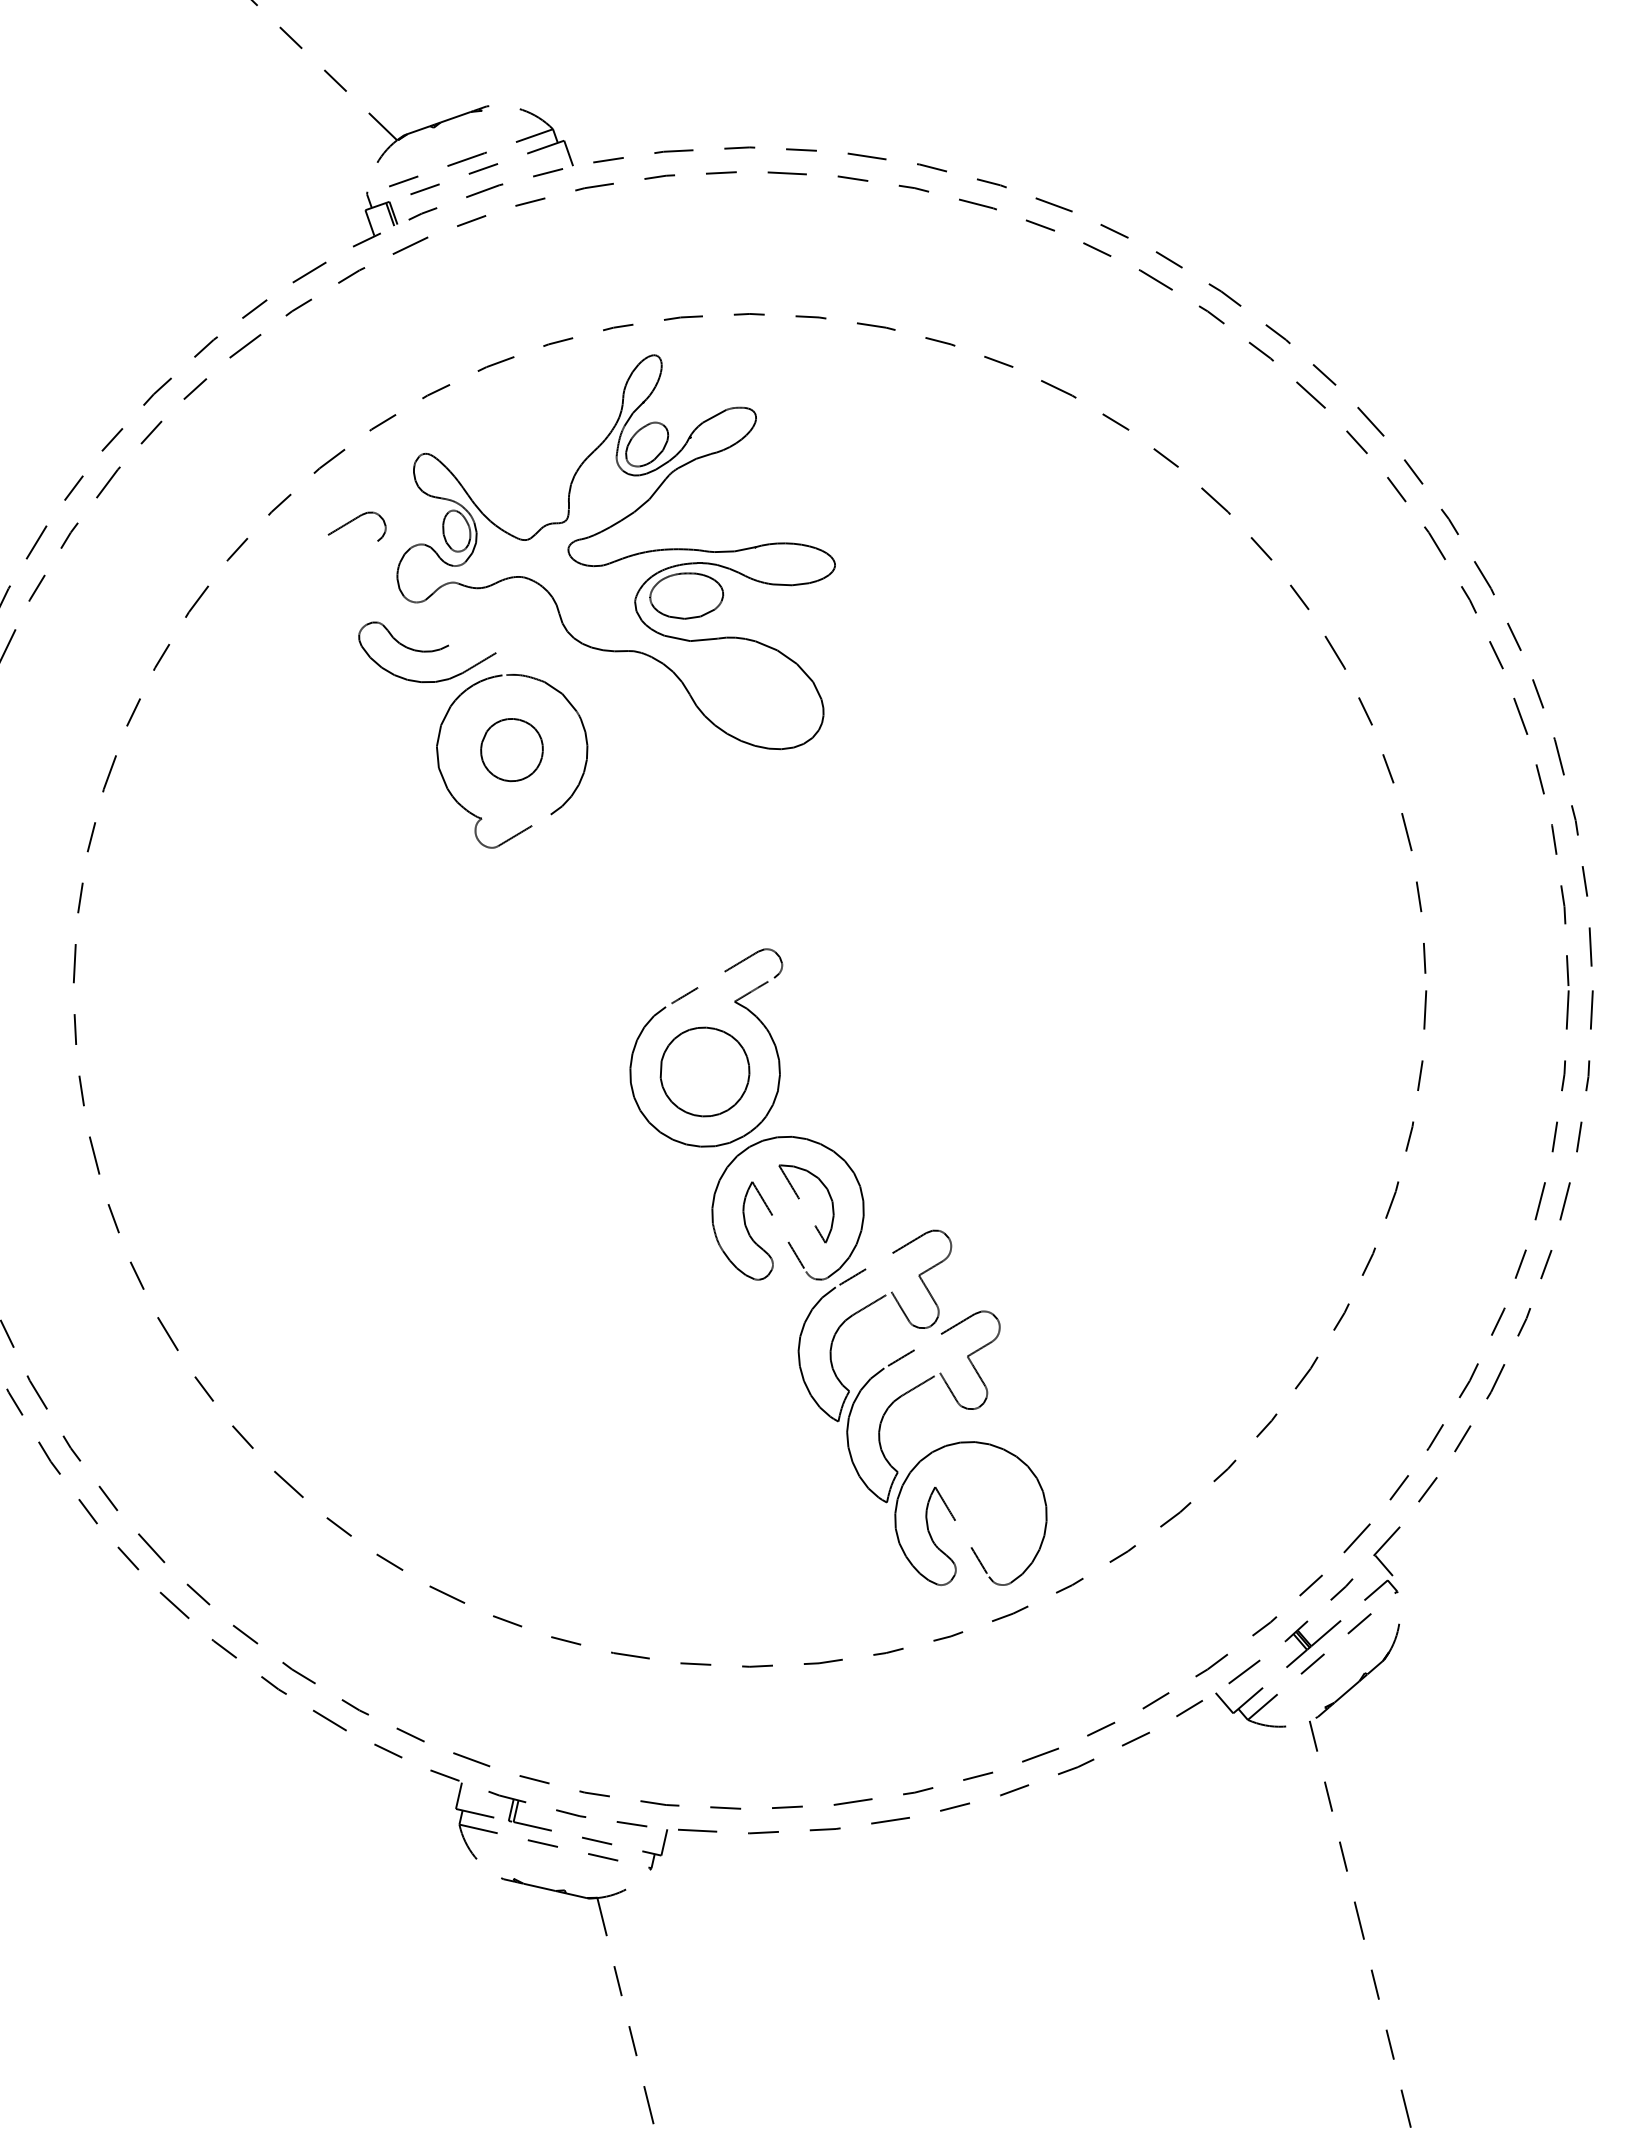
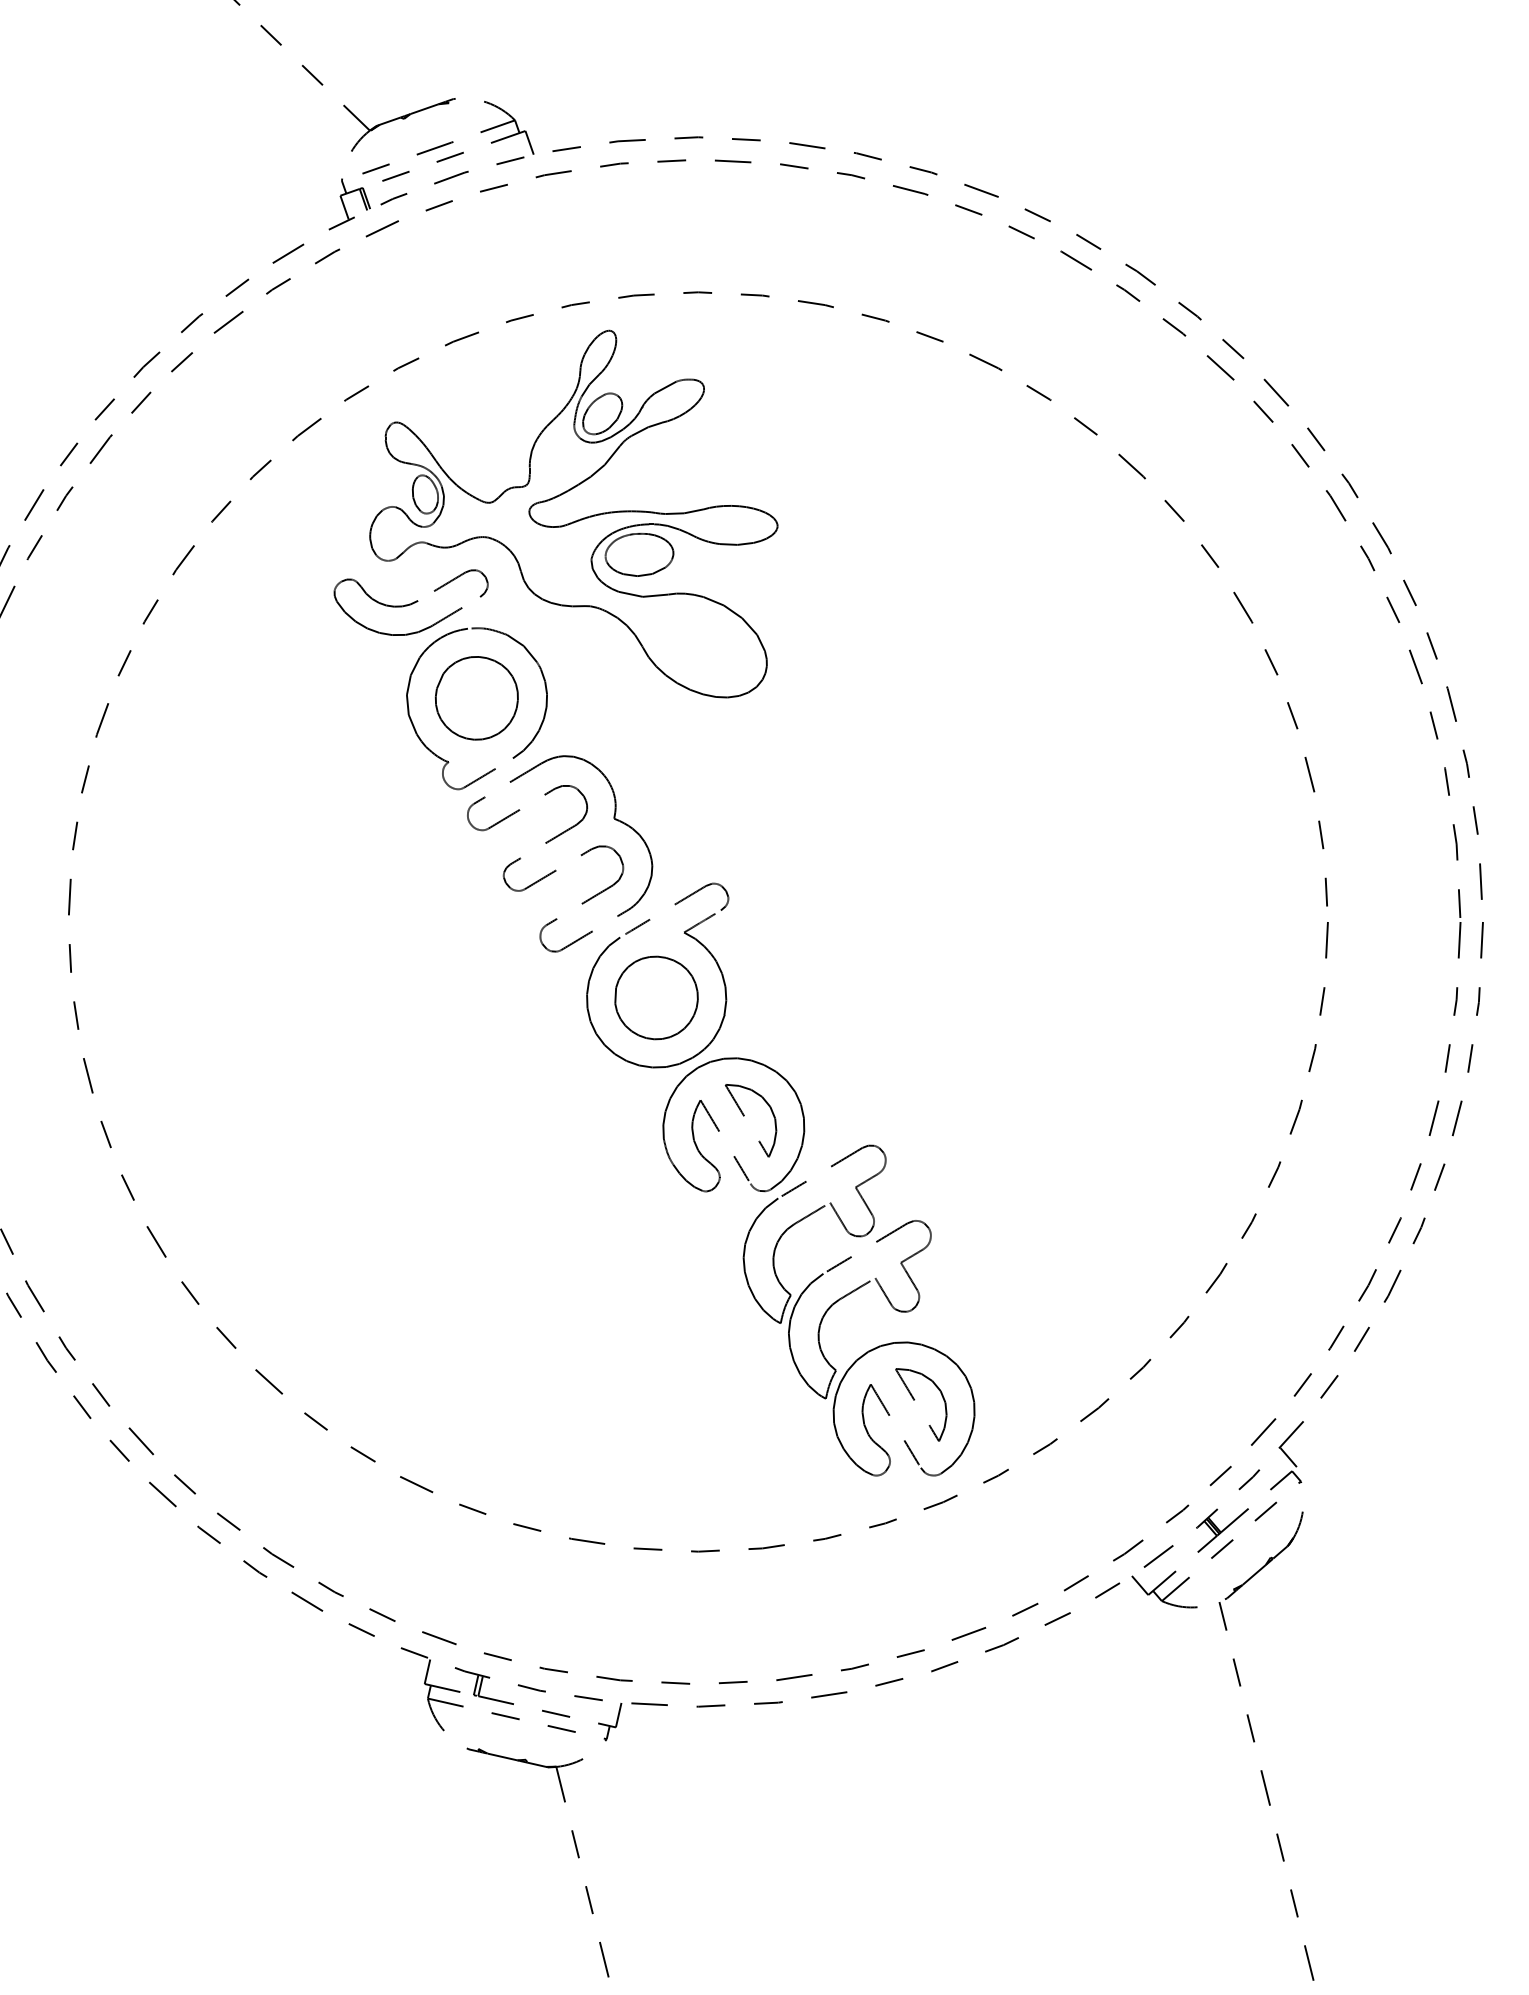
part: (354, 520) -> (458, 577), moved
part: (511, 749) -> (476, 697), size x1.43
part: (593, 902) -> (552, 840), added
part: (982, 1504) -> (914, 1400), added

